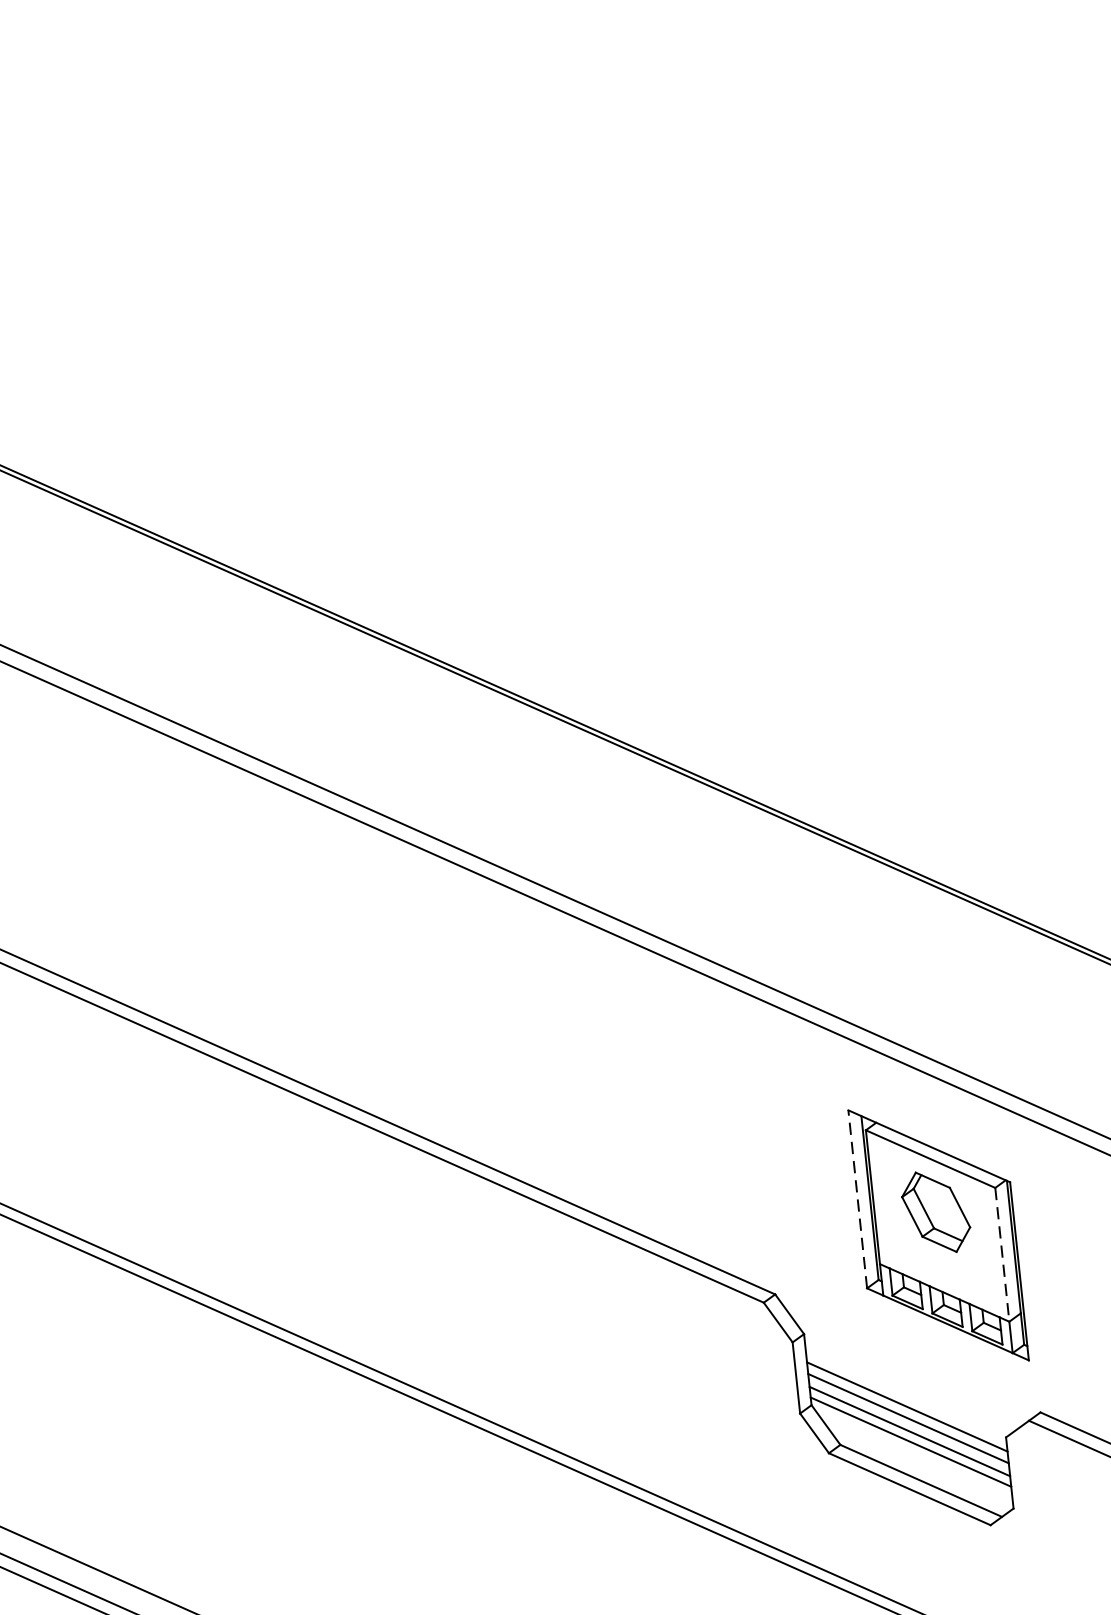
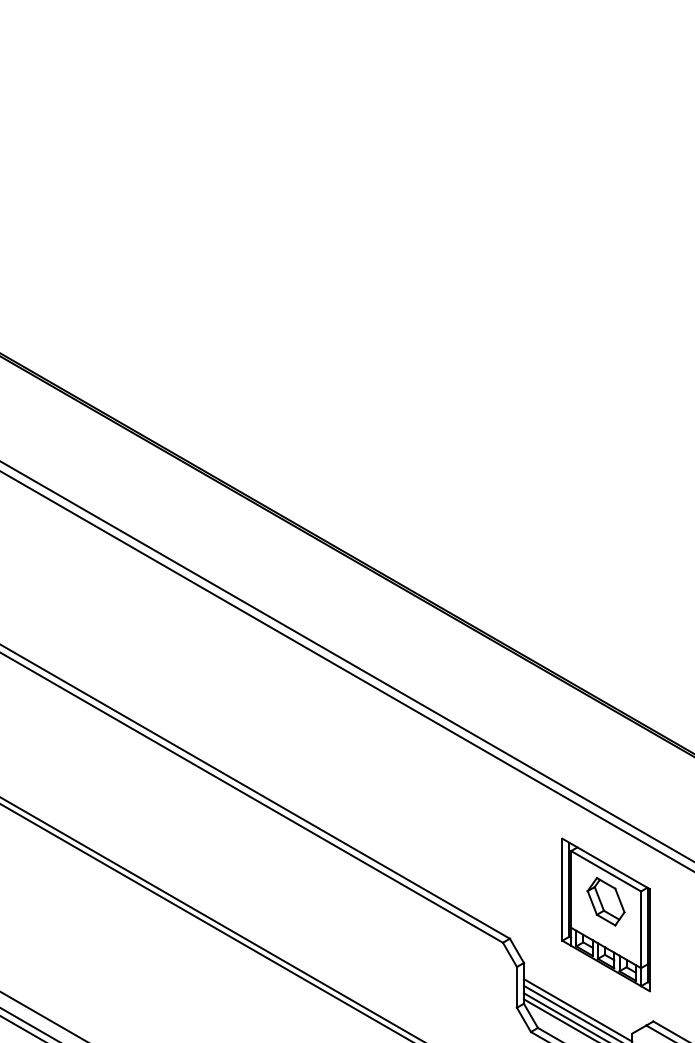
line: (857, 1198) -> (562, 889), dashed -> solid
line: (1003, 1255) -> (641, 930), dashed -> solid

